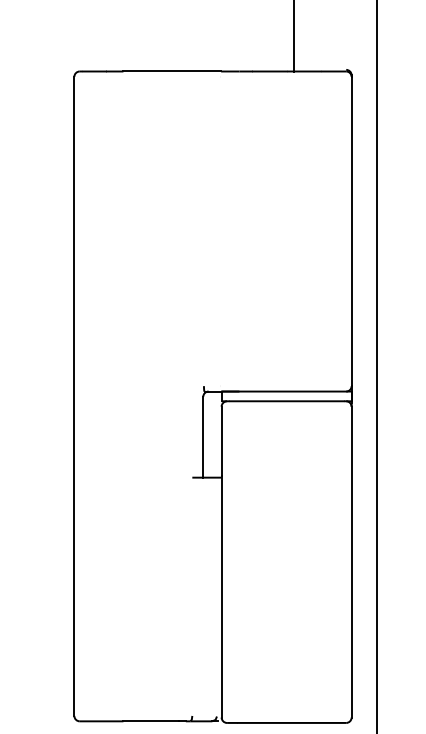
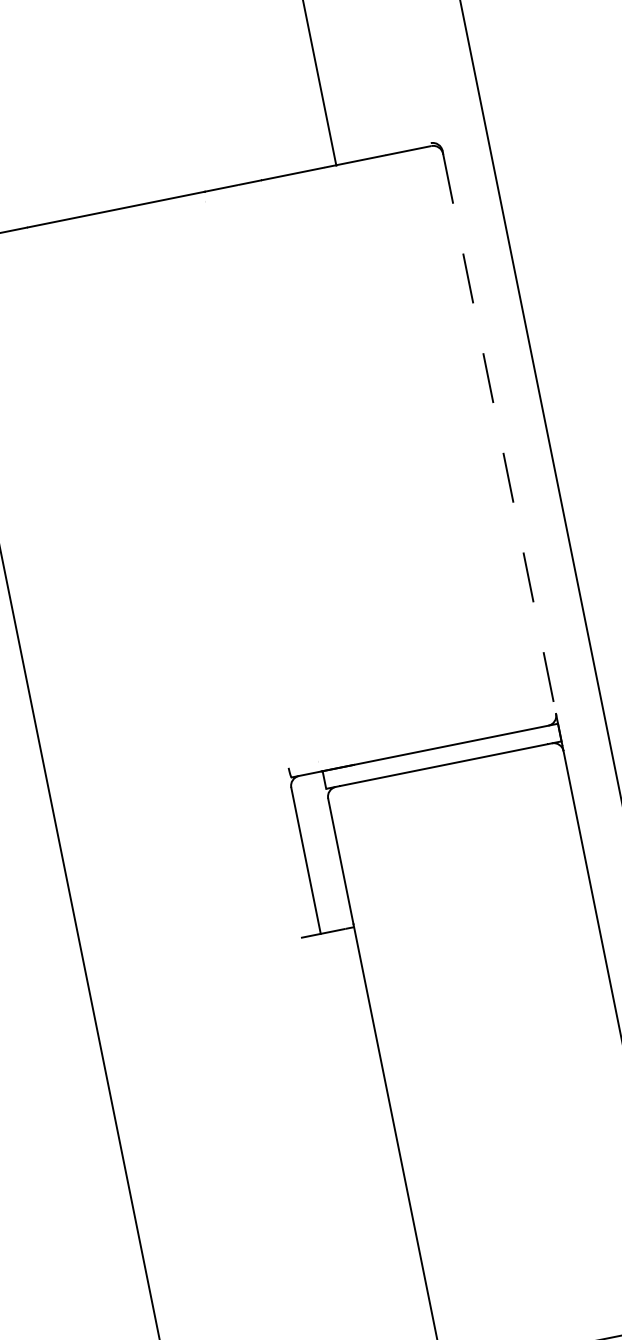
line: (351, 231) -> (499, 433), solid -> dashed

